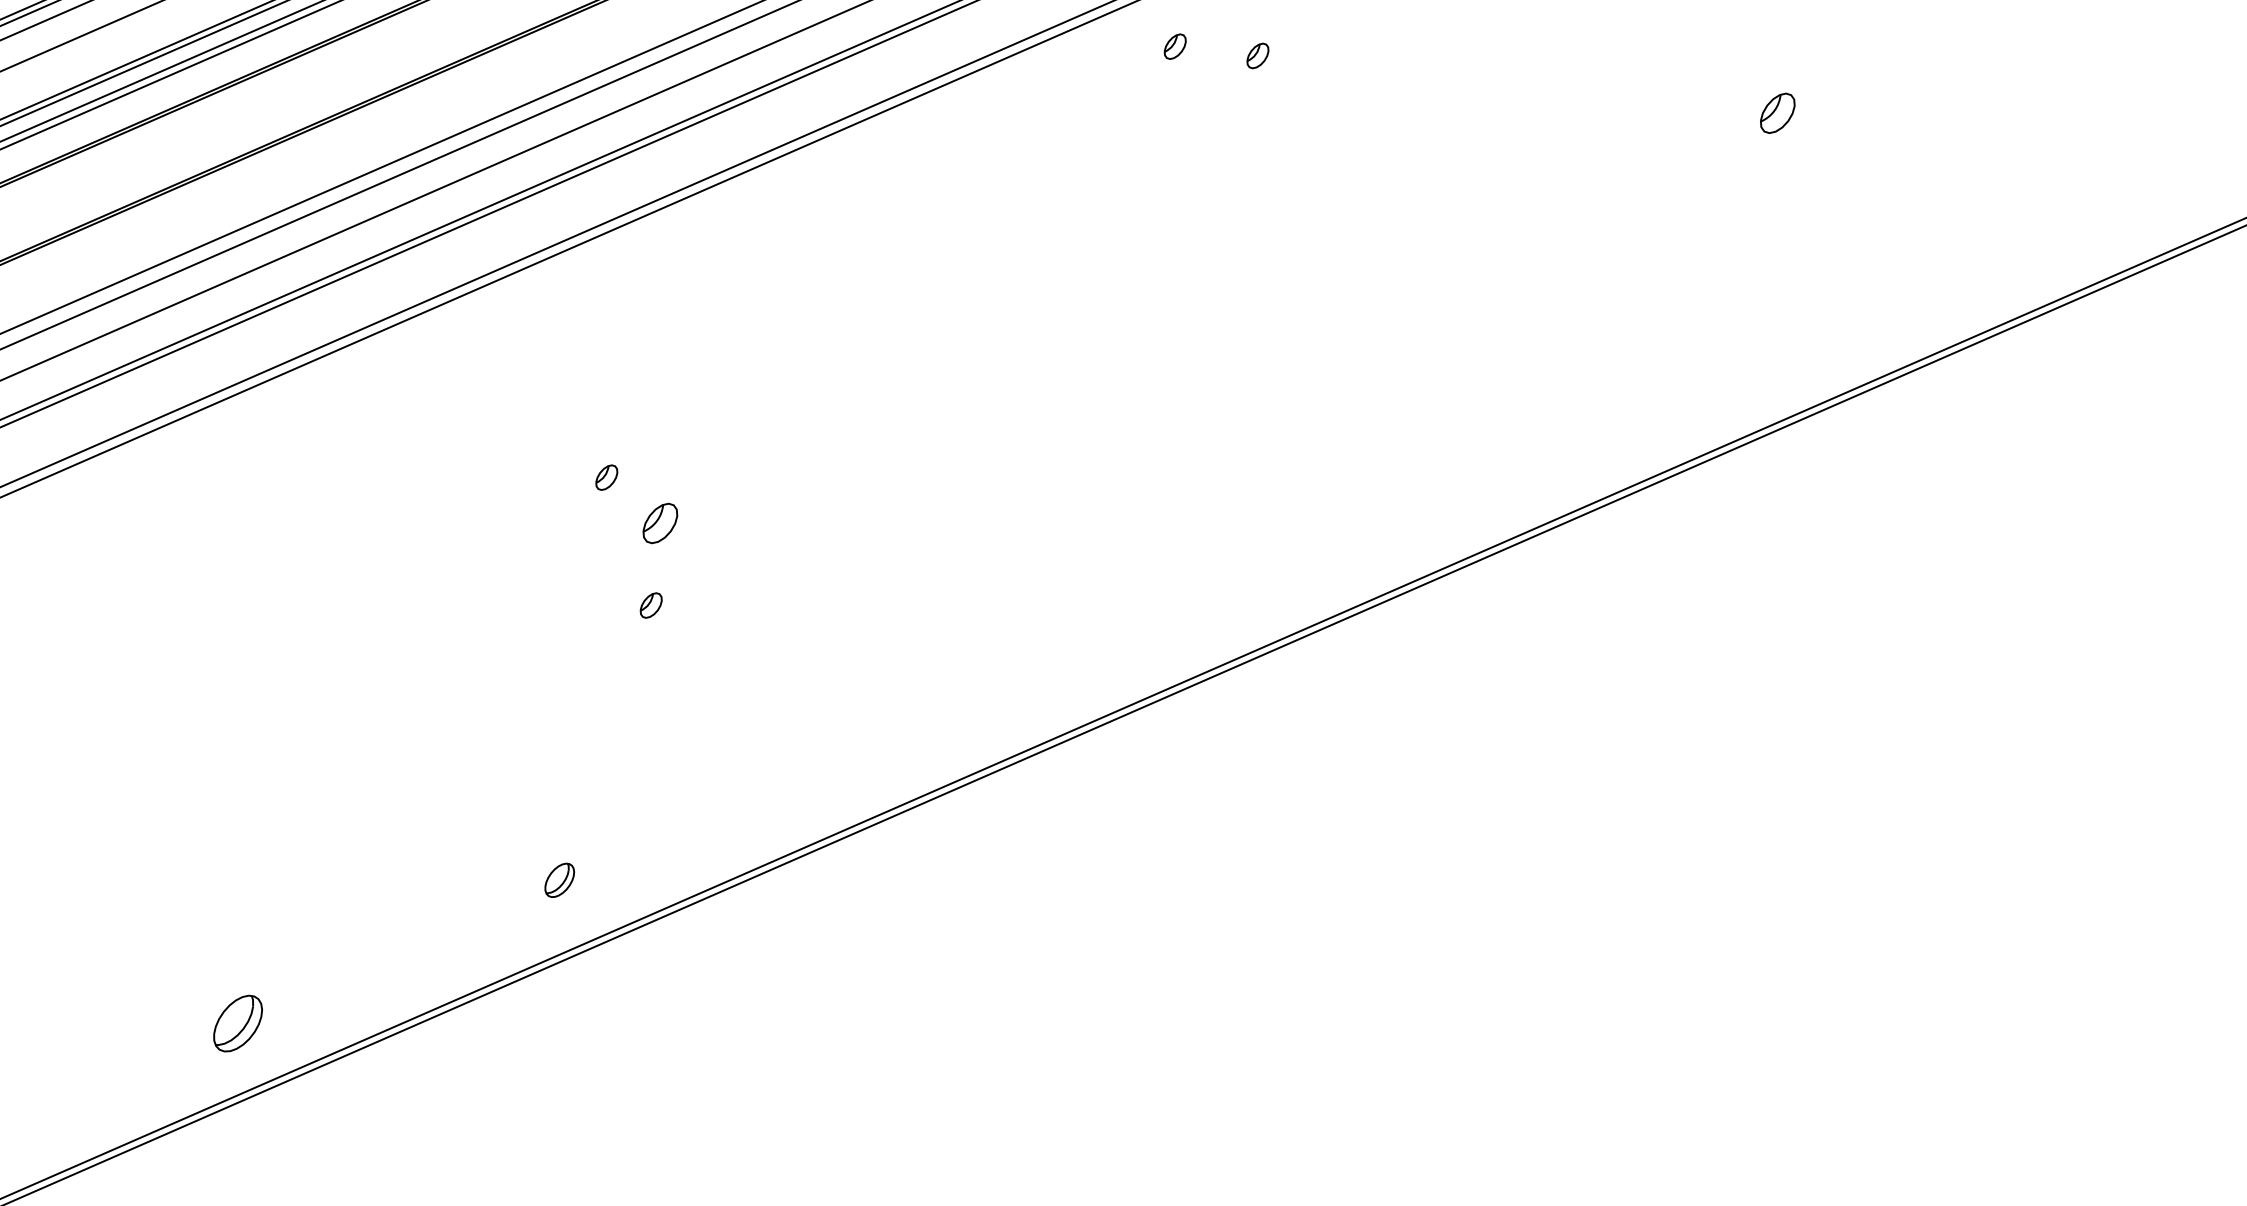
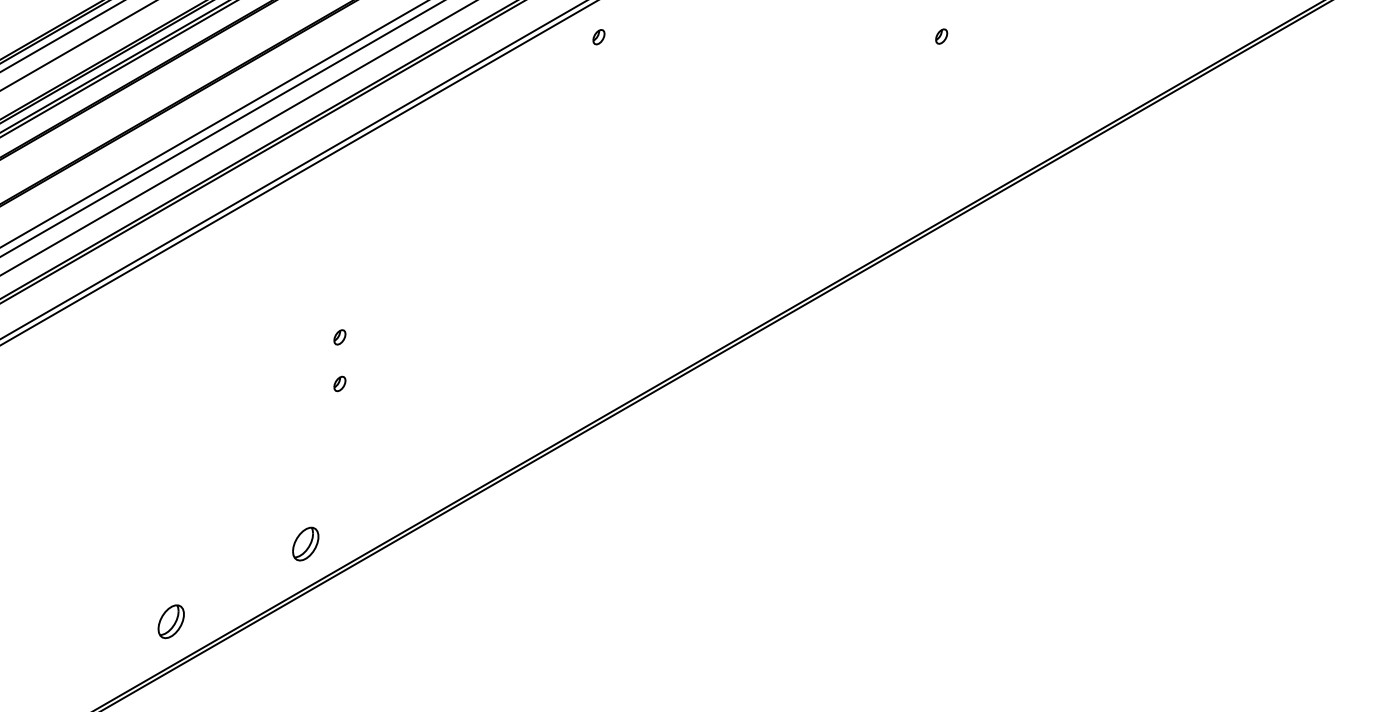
part: (1257, 56) -> (645, 37), removed
part: (1777, 113) -> (941, 36), size x0.62
part: (606, 476) -> (306, 314), removed
part: (659, 523) -> (339, 337), size x0.62
part: (559, 879) -> (305, 543), size x1.67
part: (236, 1023) -> (170, 621), moved

